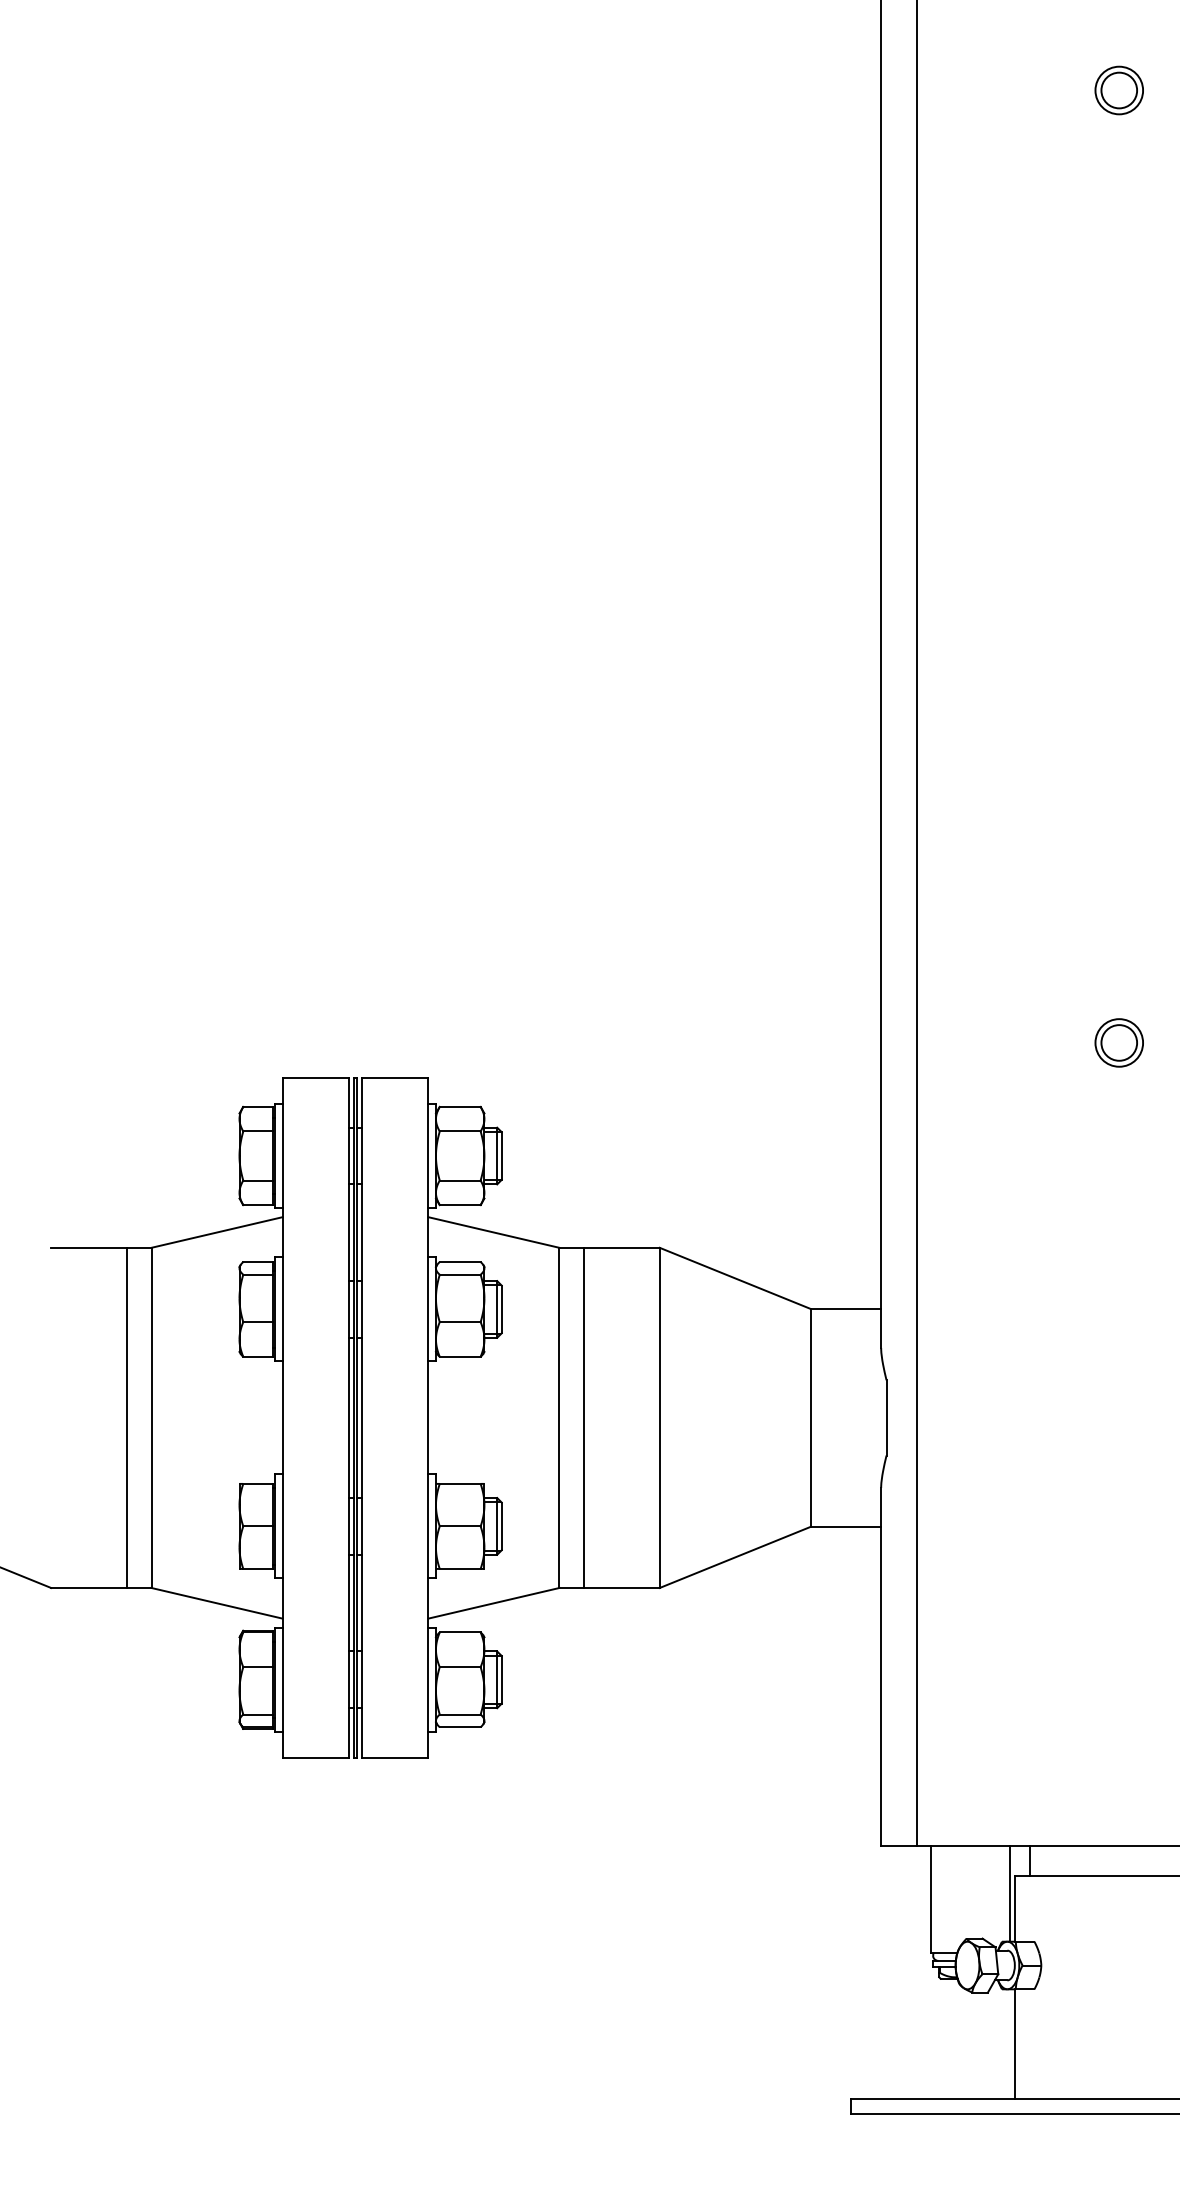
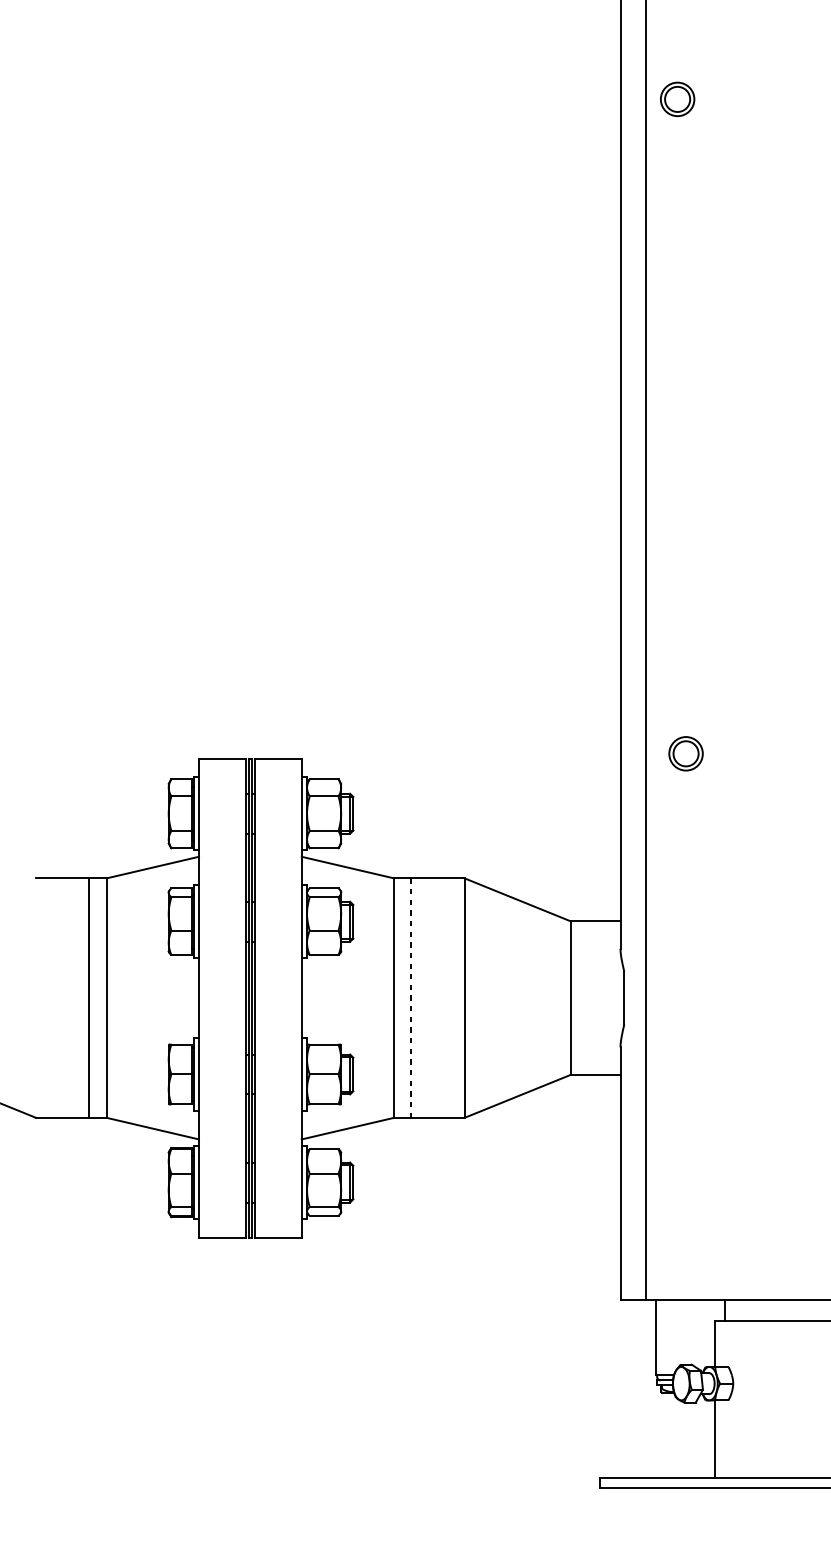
part: (1118, 90) -> (677, 99), moved
part: (1118, 1042) -> (685, 753), moved
line: (584, 1417) -> (411, 997), solid -> dashed
line: (1009, 1893) -> (710, 1332), removed

